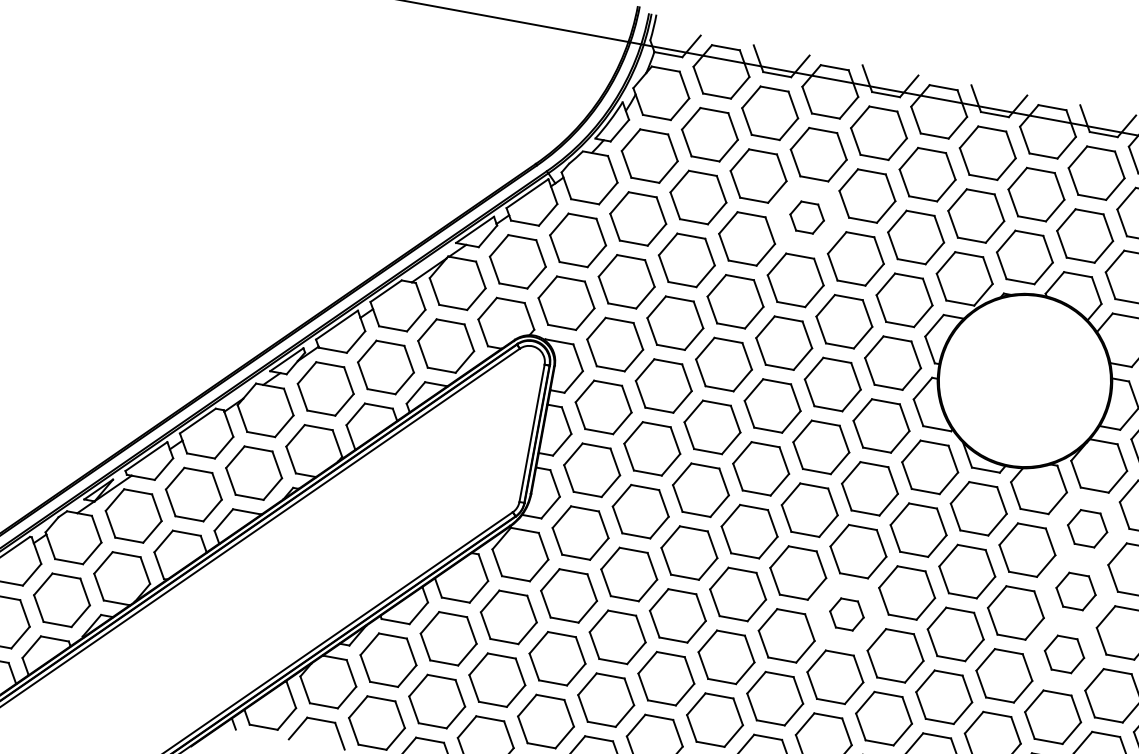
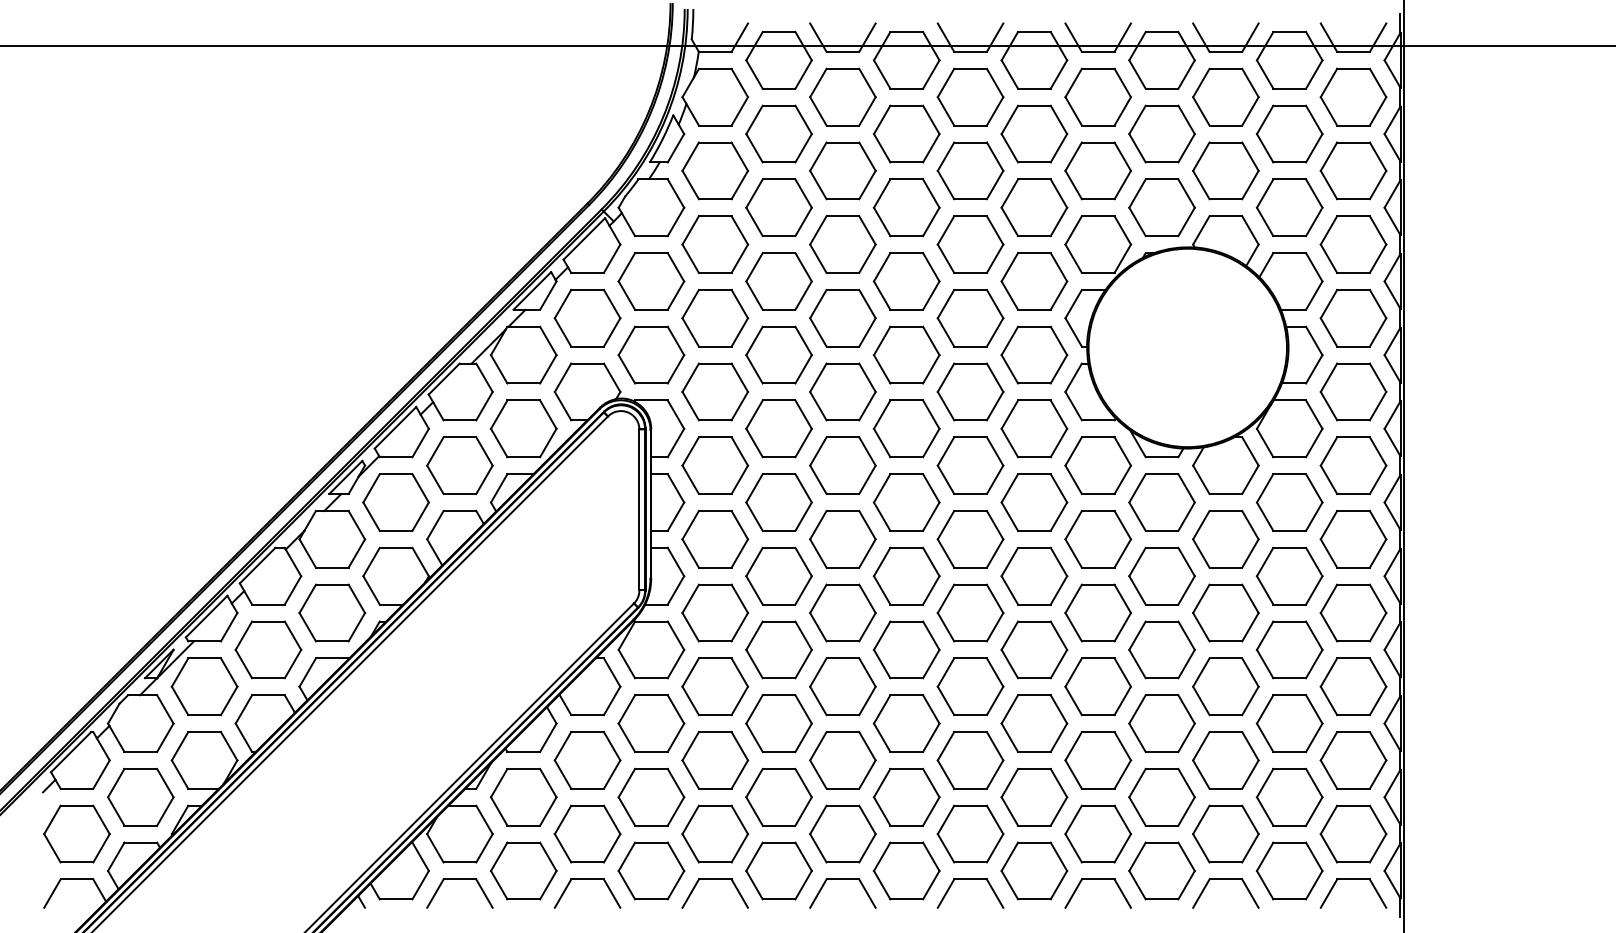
part: (807, 217) -> (906, 207), size x1.67
part: (1087, 528) -> (1289, 502), size x1.43
part: (1076, 590) -> (1289, 575), size x1.43
part: (847, 614) -> (1034, 649), size x1.67
part: (1064, 654) -> (1289, 649), size x1.43

